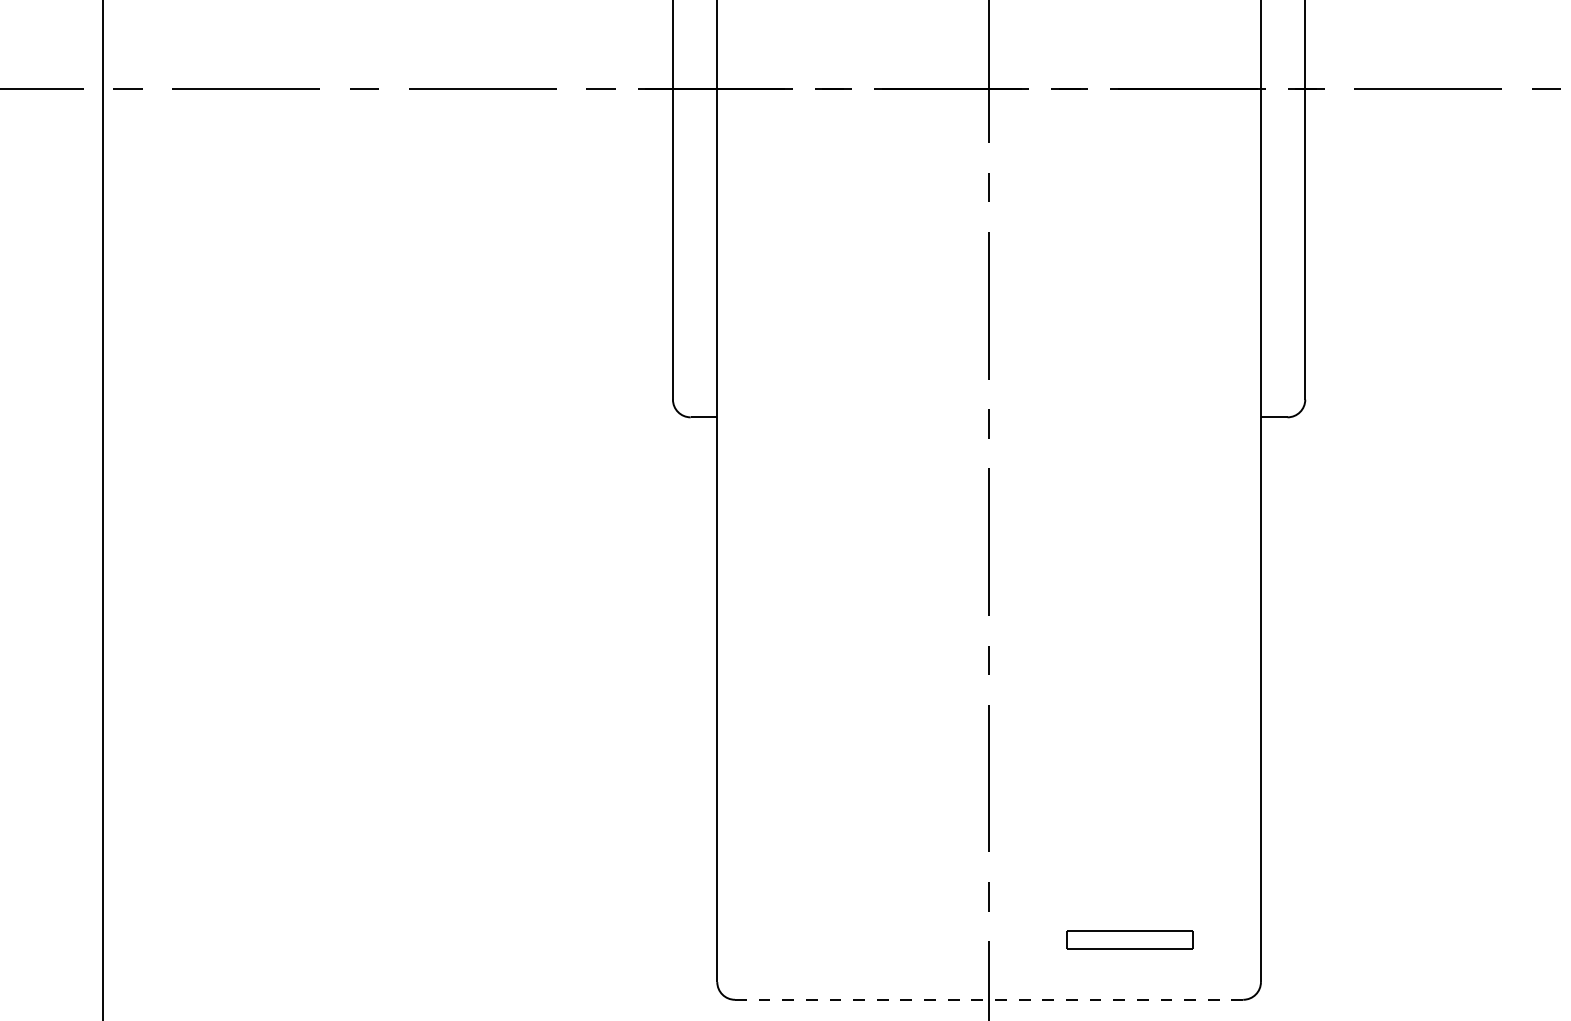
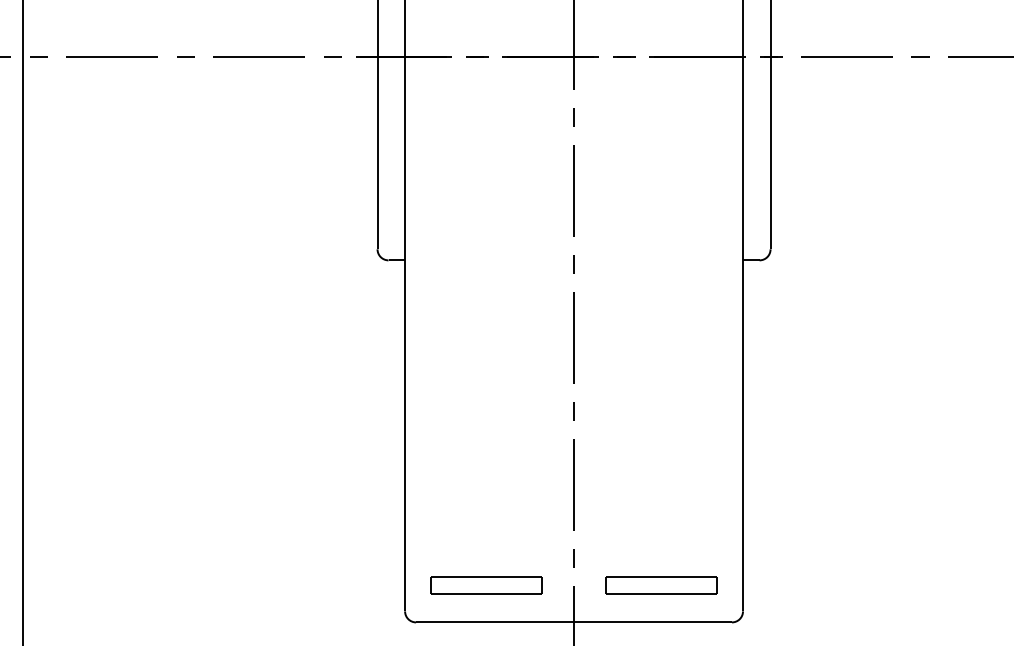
part: (848, 940) -> (486, 585), added
part: (1129, 940) -> (661, 585), size x1.43
line: (989, 999) -> (574, 622), dashed -> solid

